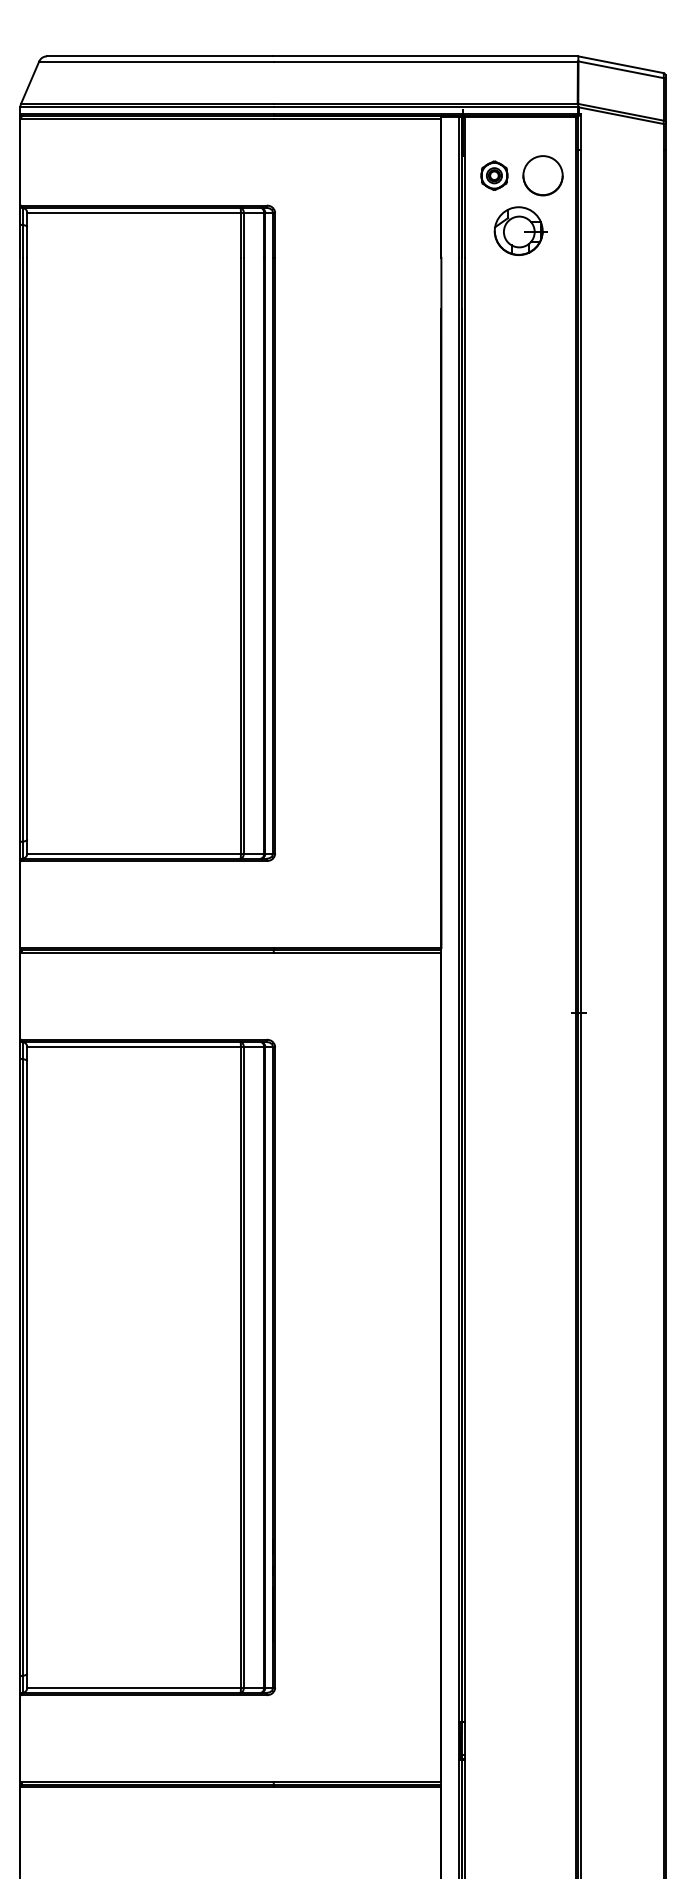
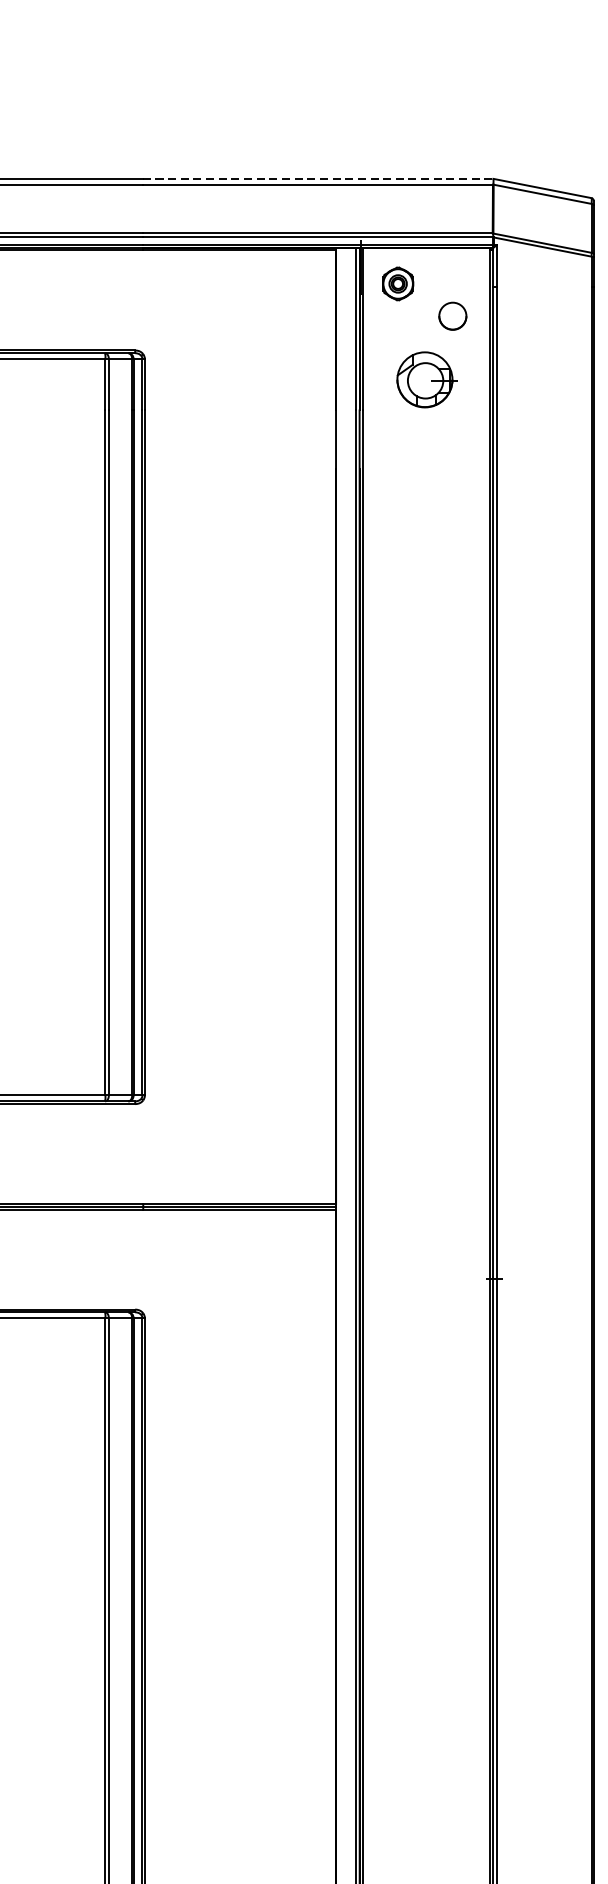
line: (426, 56) -> (318, 179), solid -> dashed
part: (494, 175) -> (398, 283), moved
circle: (542, 175) -> (452, 315), size x0.6

